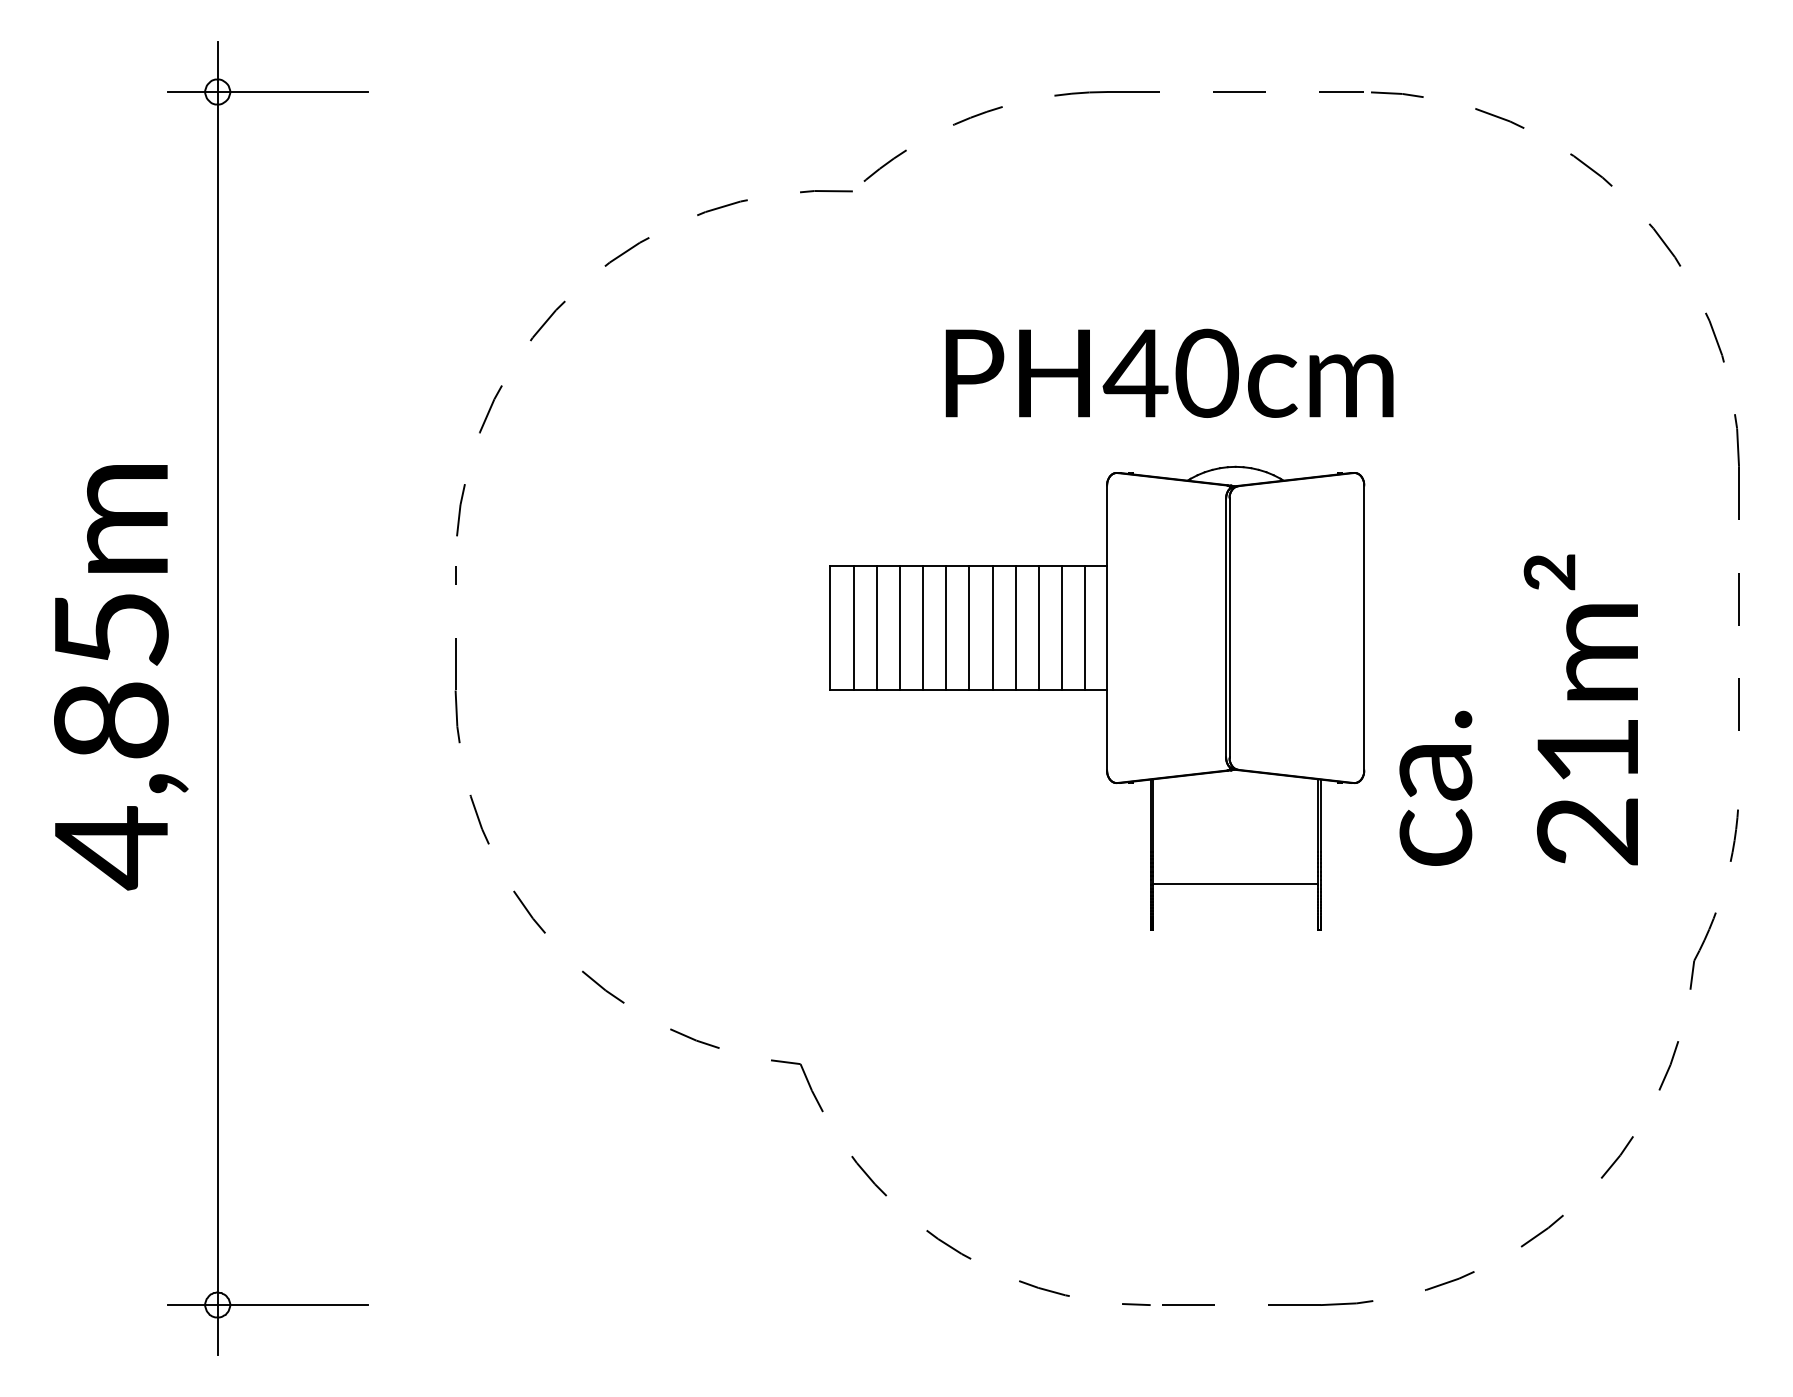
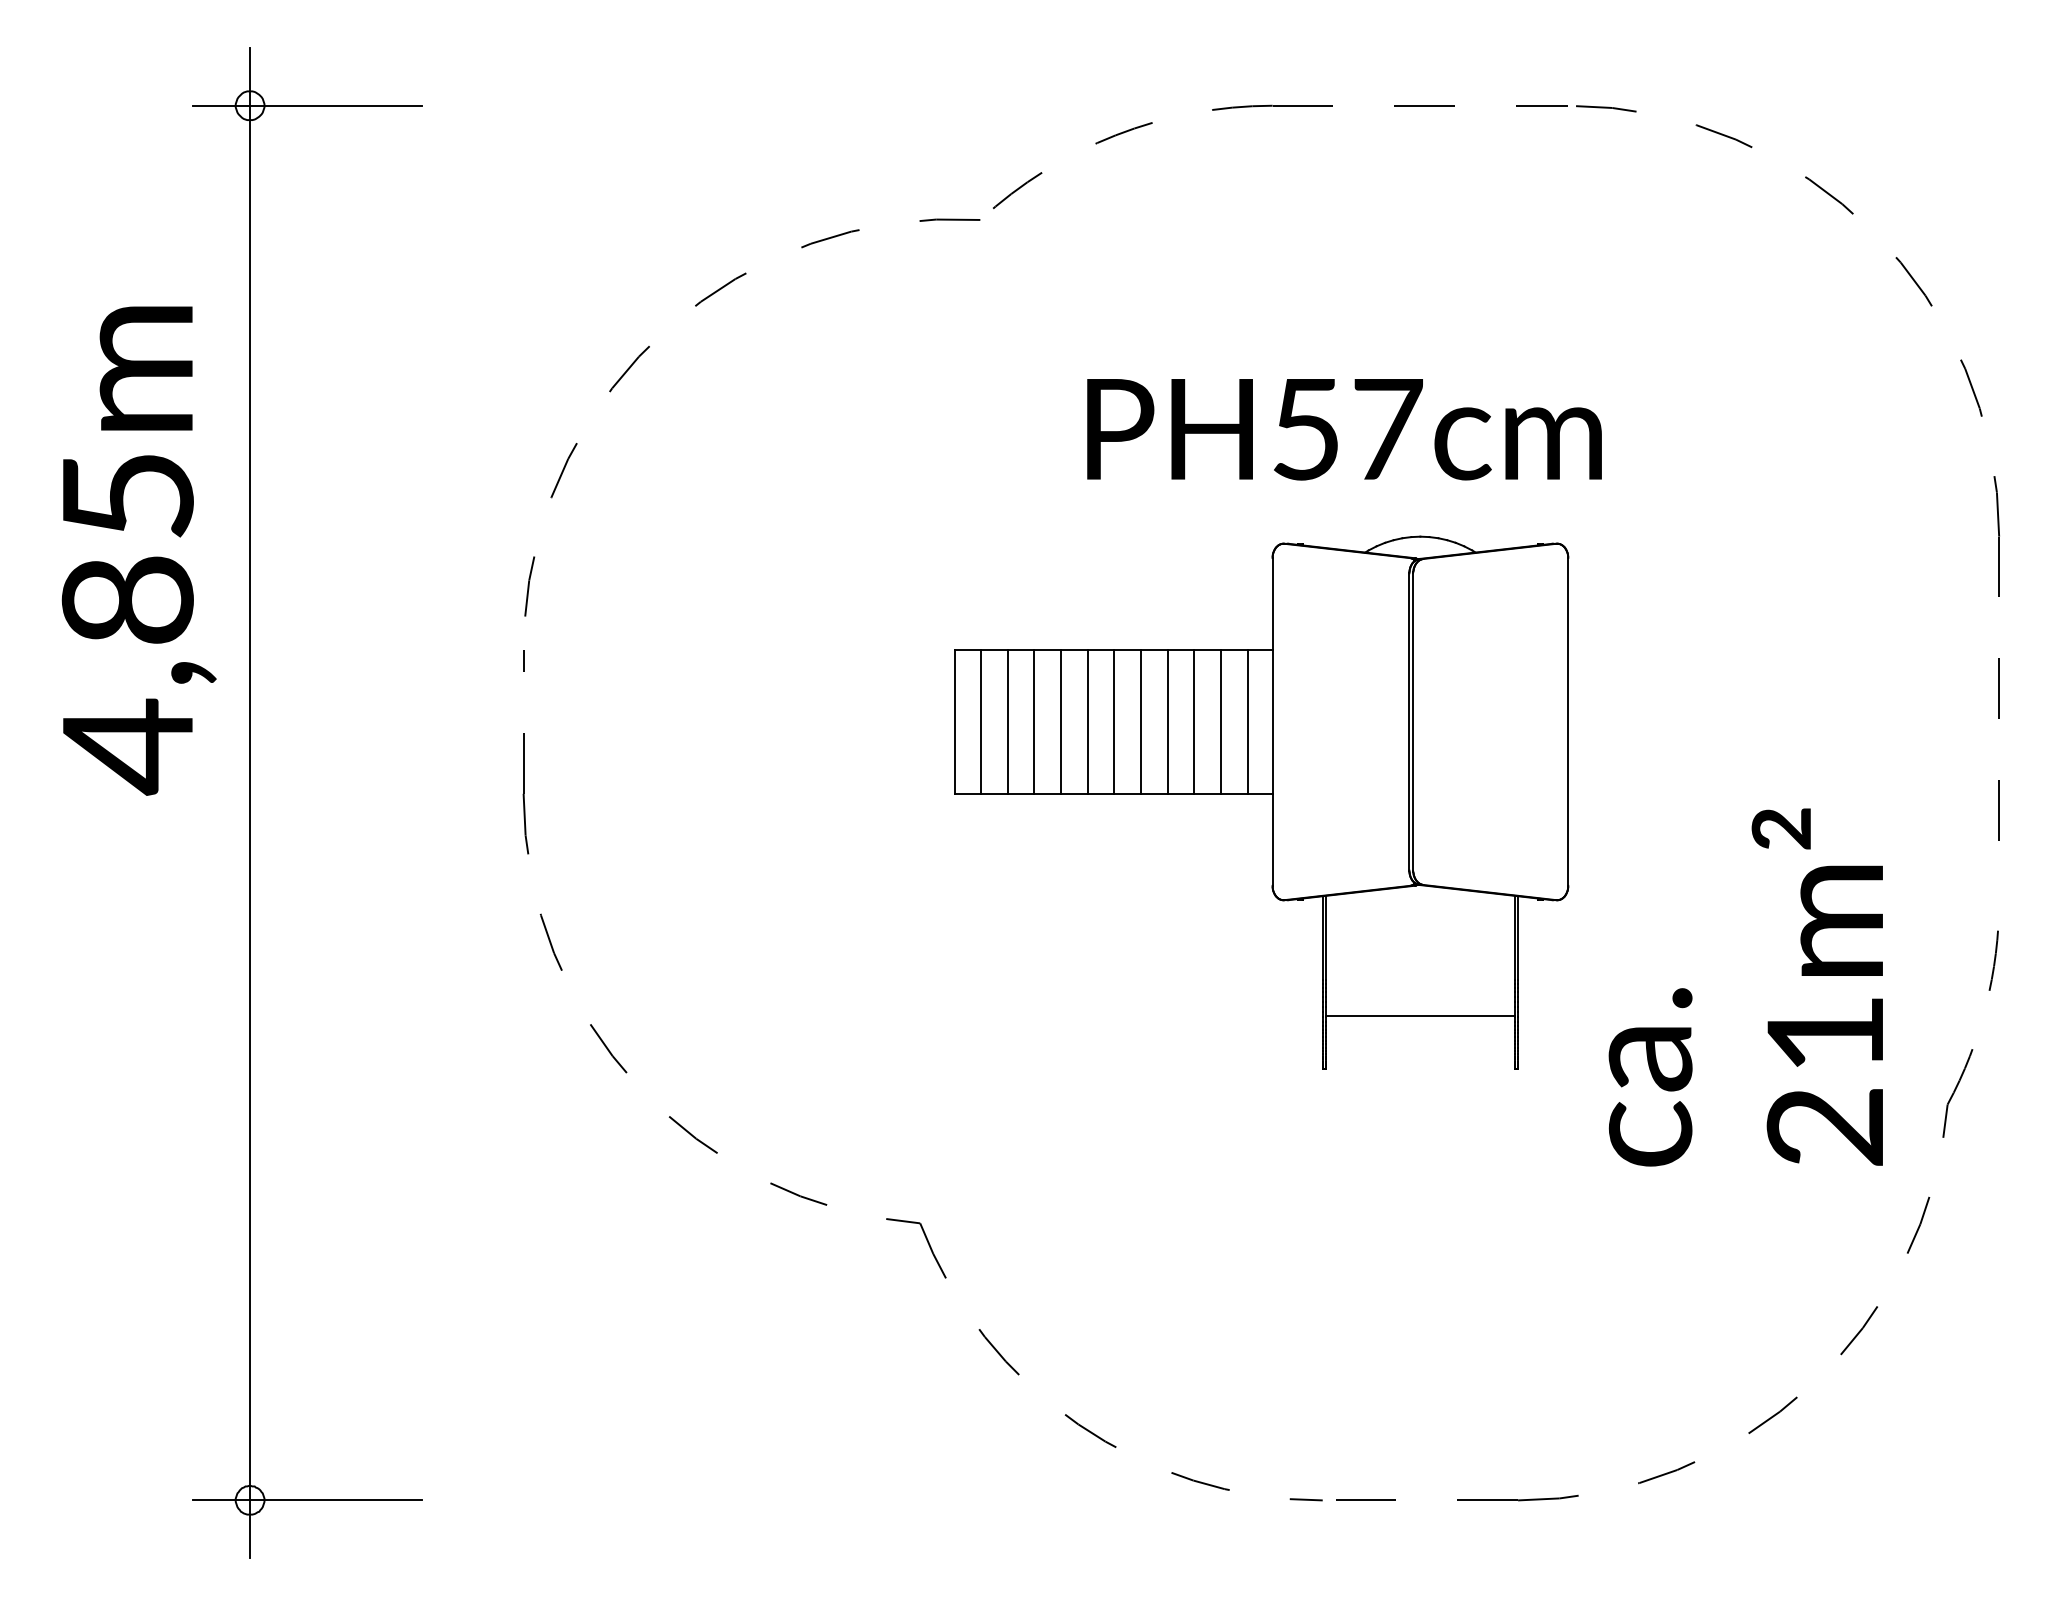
text: (1170, 373) -> (1345, 429), PH40cm -> PH57cm
text: (120, 677) -> (138, 550), moved
text: (1518, 710) -> (1745, 987), moved

